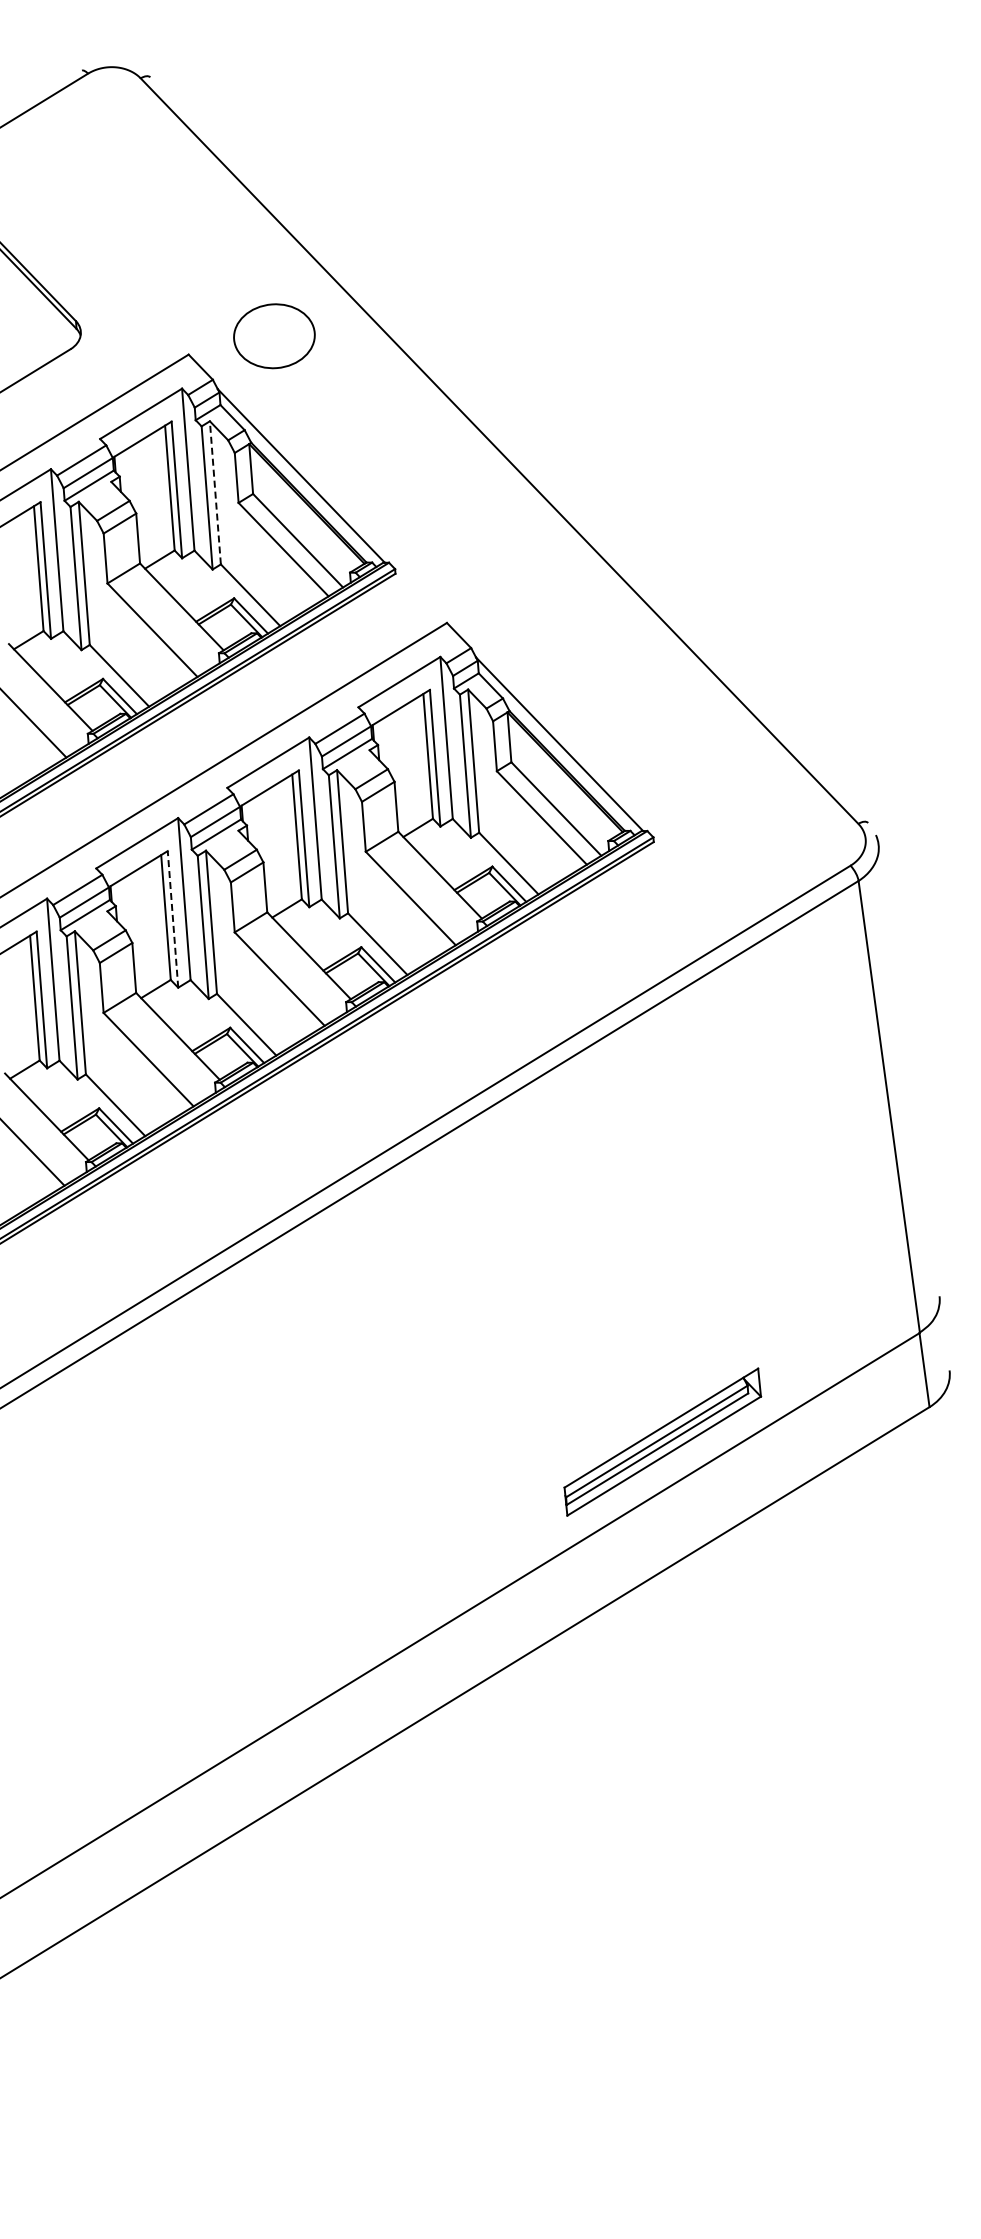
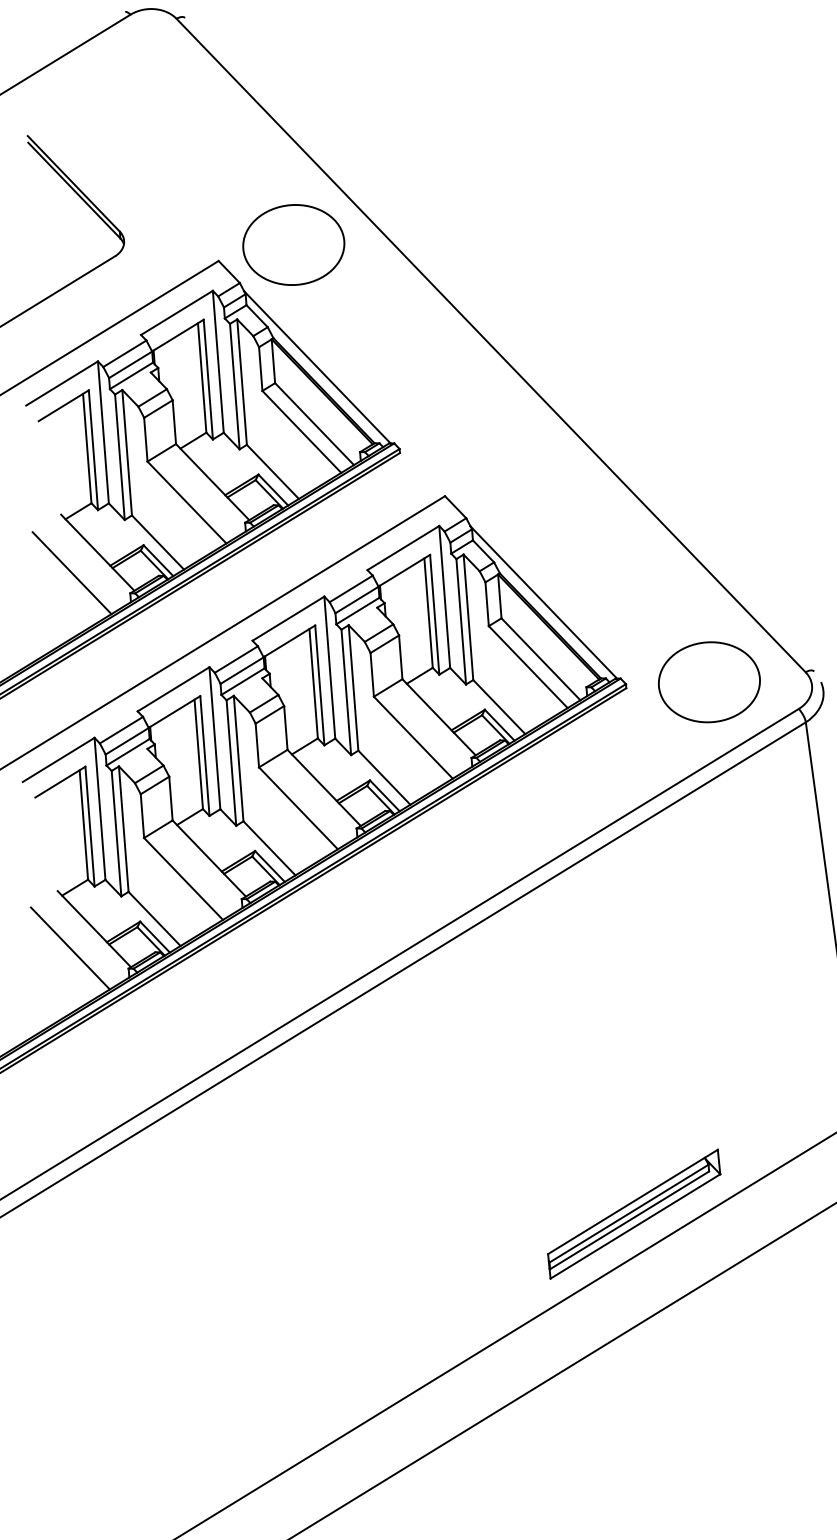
part: (274, 335) -> (293, 244), size x1.43
line: (215, 492) -> (242, 381), dashed -> solid
part: (748, 834) -> (709, 681), added
line: (173, 919) -> (205, 756), dashed -> solid

